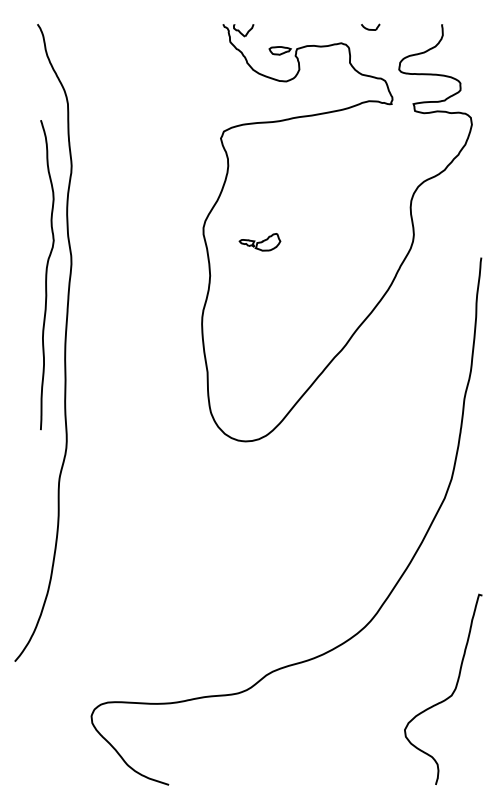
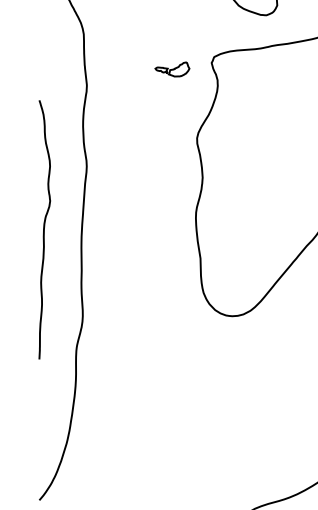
part: (259, 242) -> (172, 69), moved
curve: (47, 275) -> (44, 230), moved

